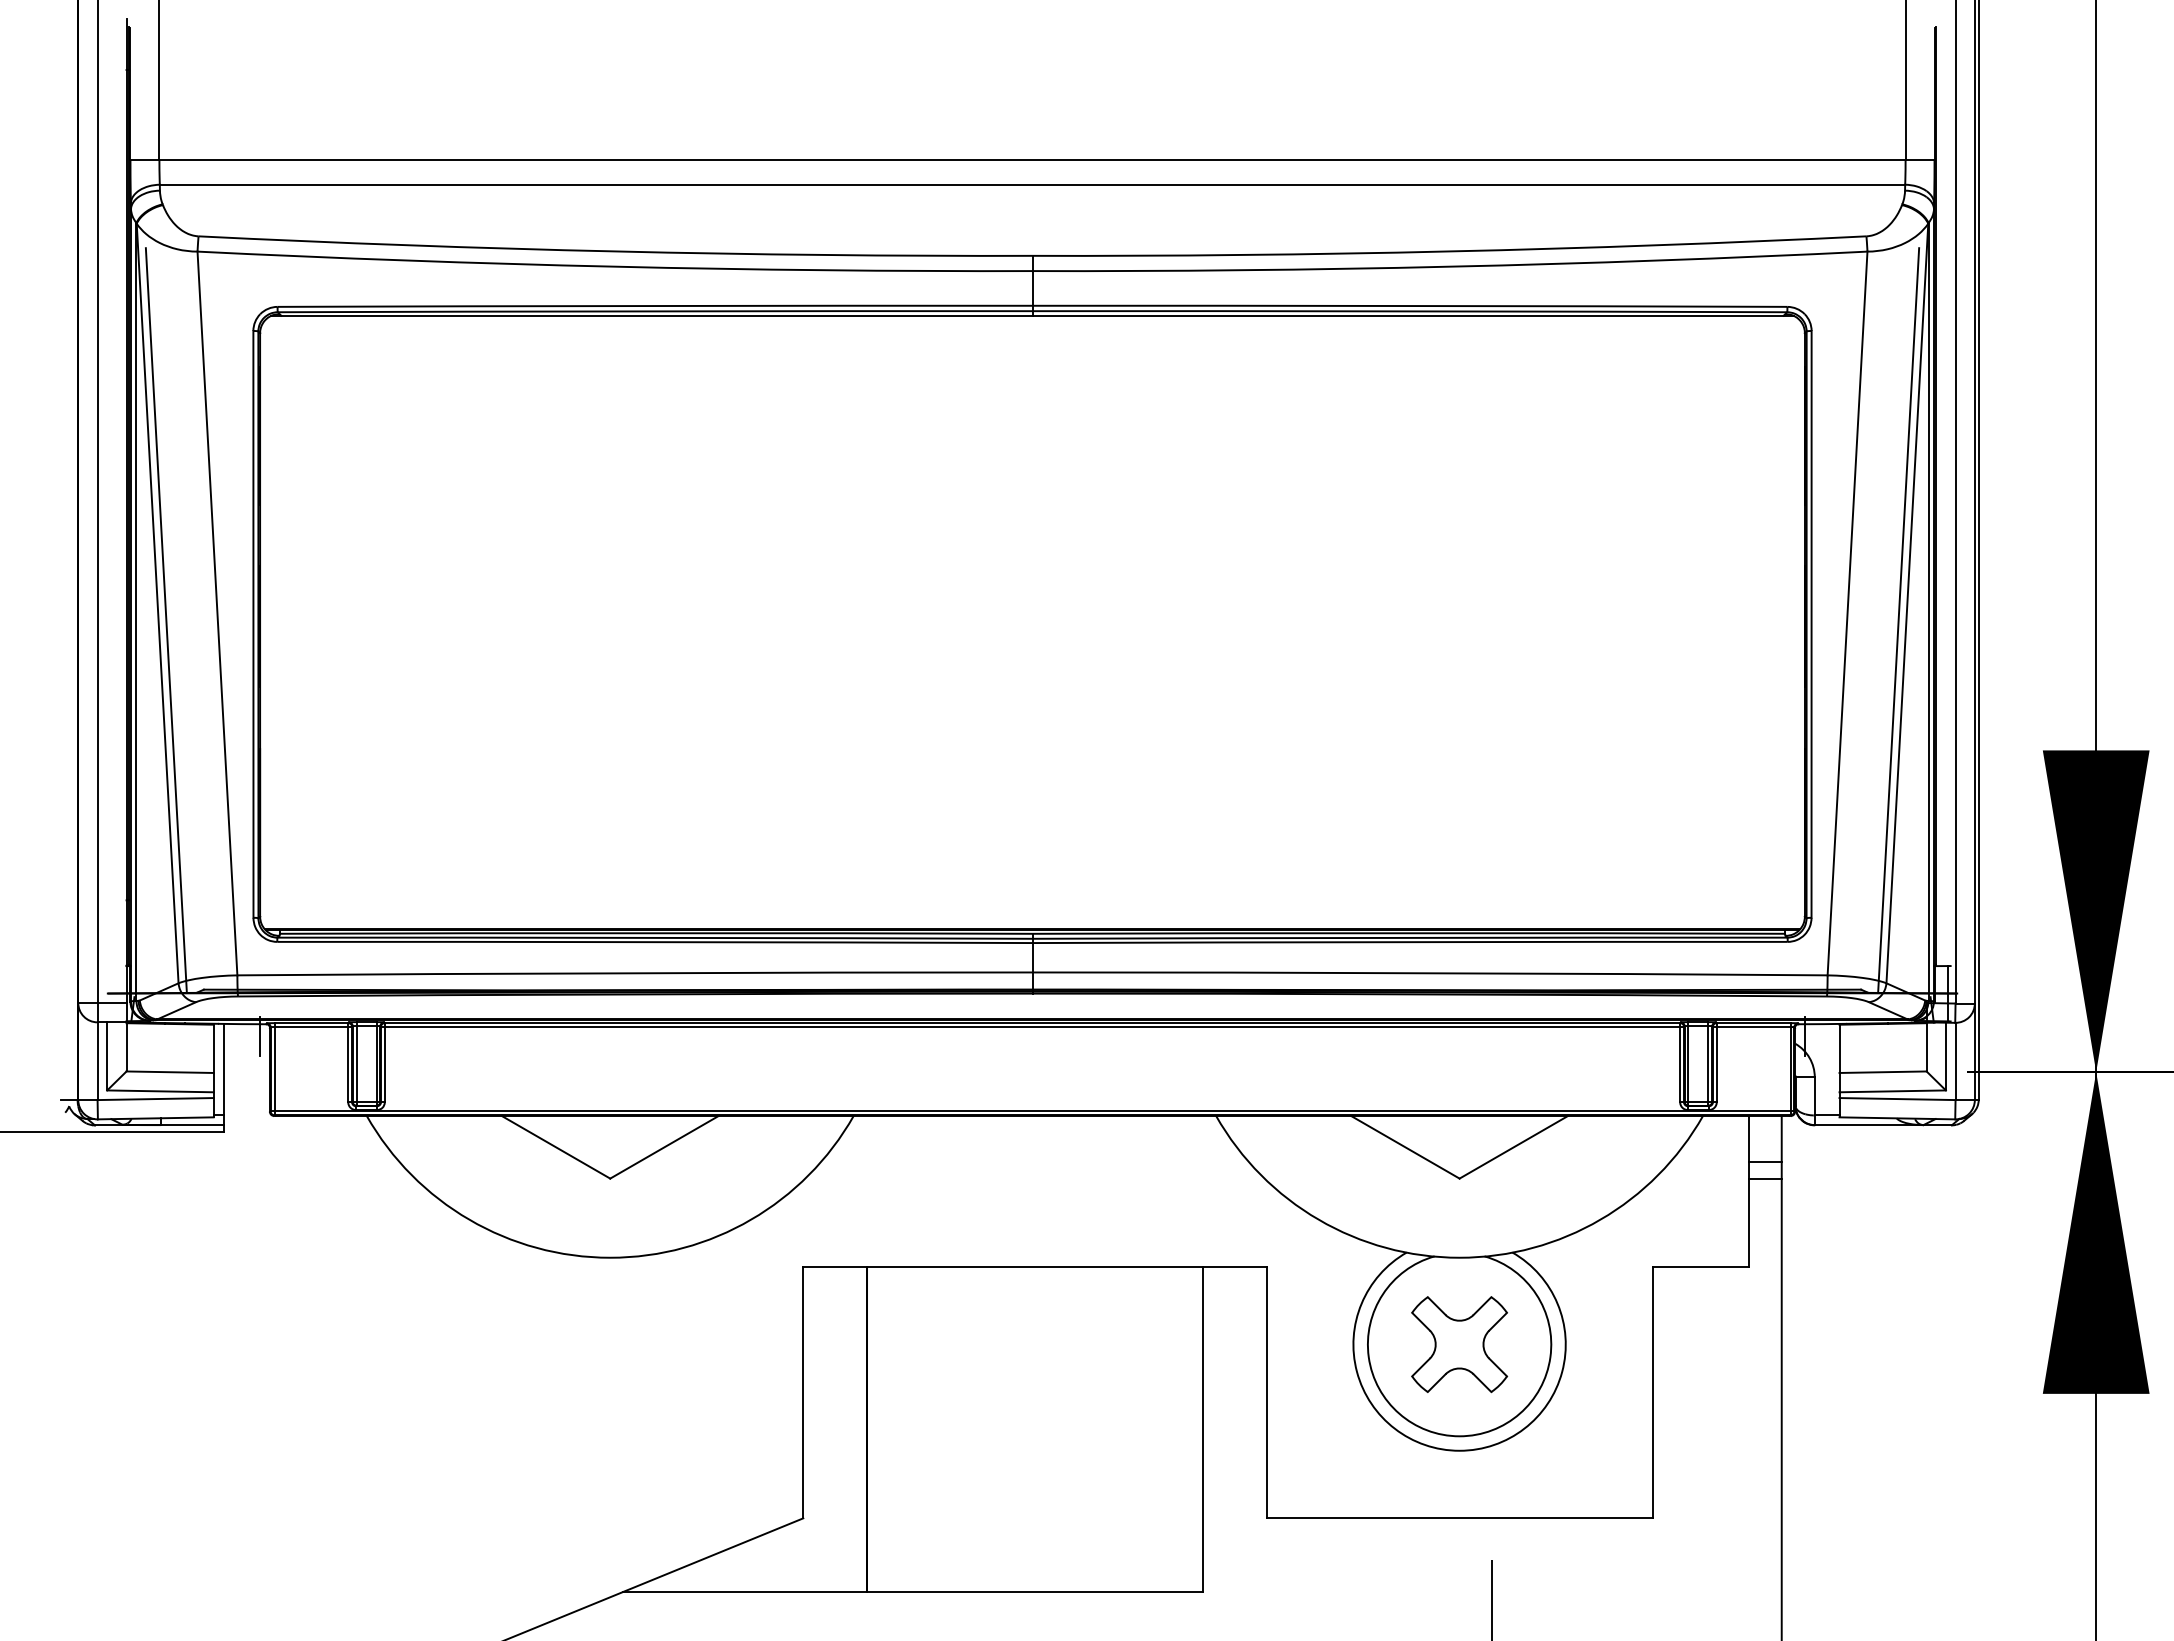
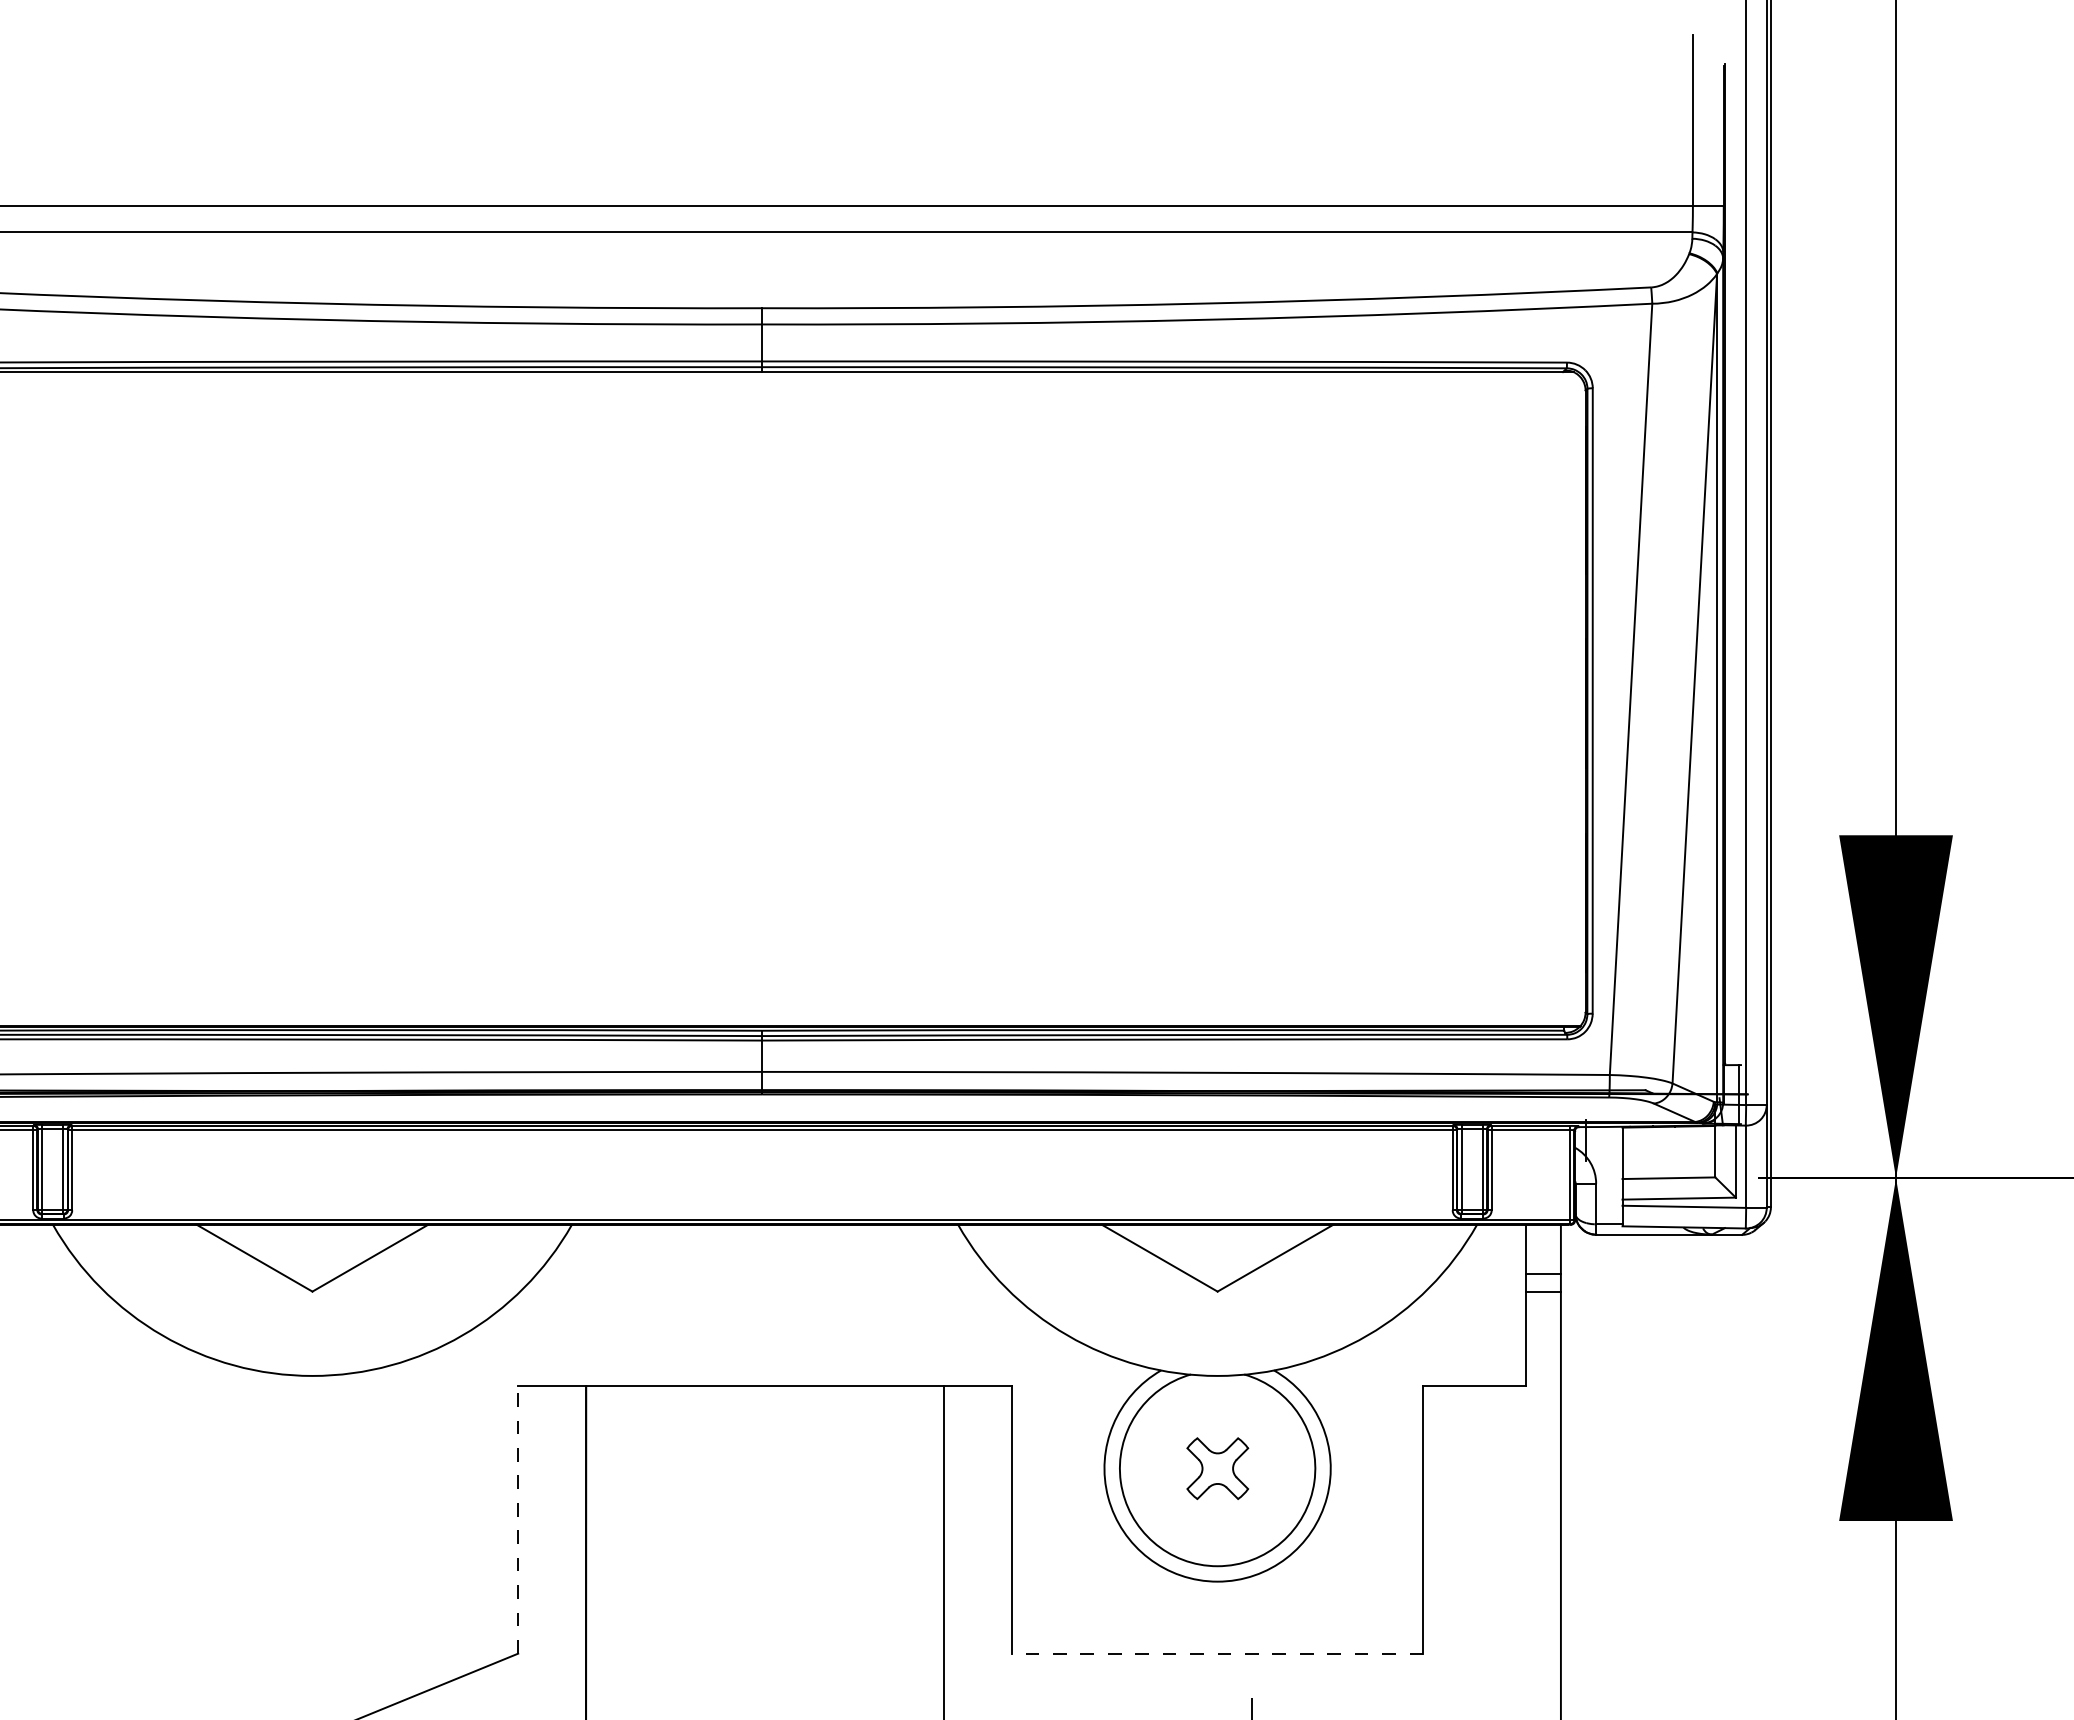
line: (1898, 619) -> (1685, 695), removed
part: (1459, 1344) -> (1217, 1468), size x0.6
line: (803, 1392) -> (518, 1519), solid -> dashed
line: (1459, 1518) -> (1217, 1653), solid -> dashed

